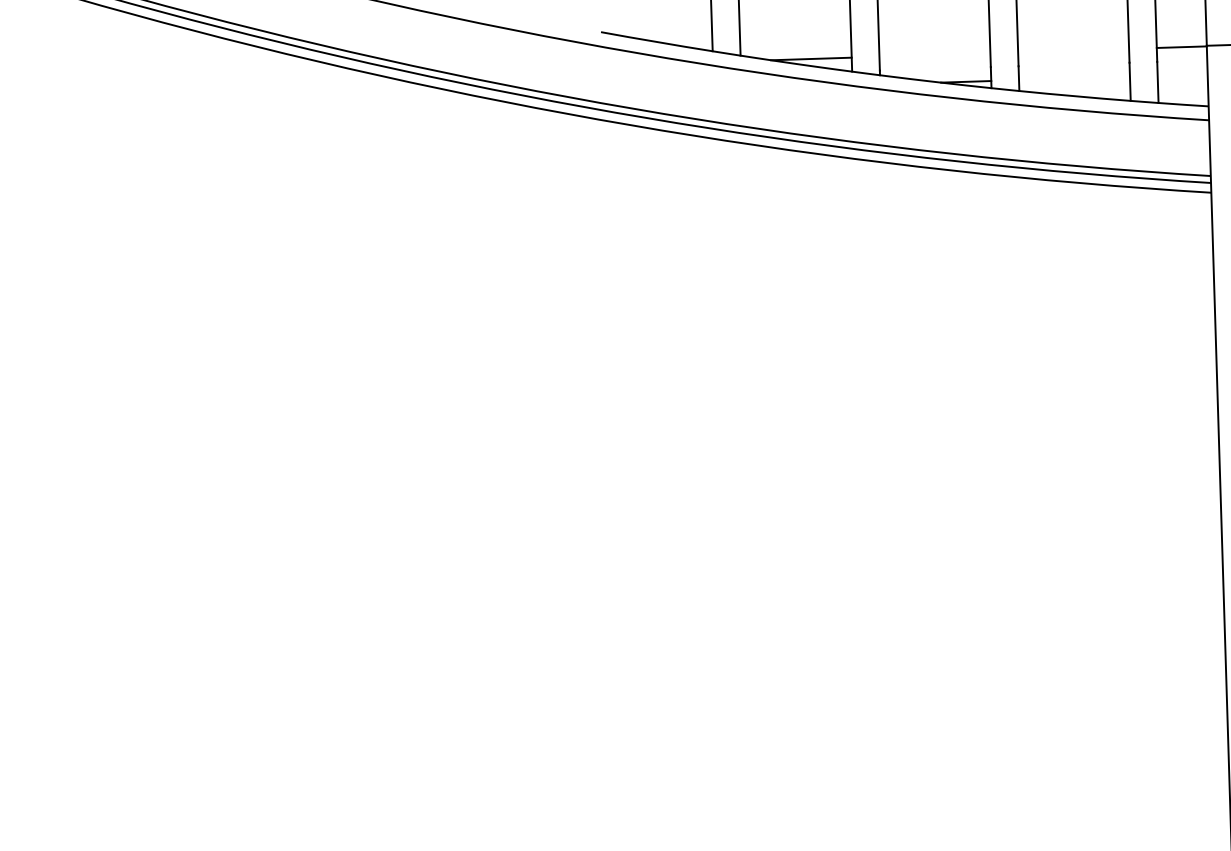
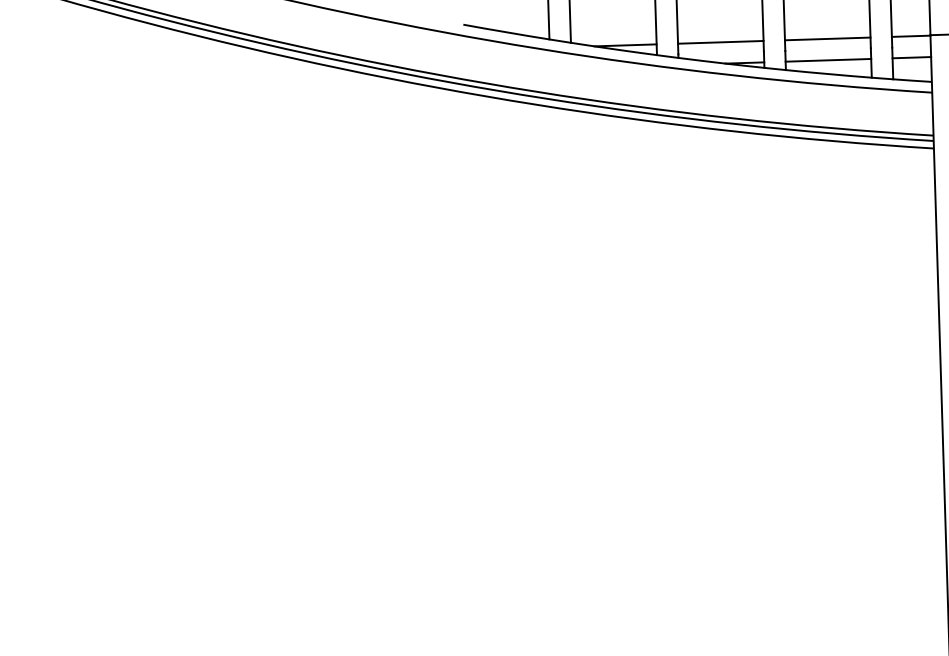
line: (1073, 50) -> (827, 38), added
line: (934, 54) -> (720, 41), added
line: (1182, 74) -> (911, 57), added
line: (1074, 78) -> (828, 60), added

